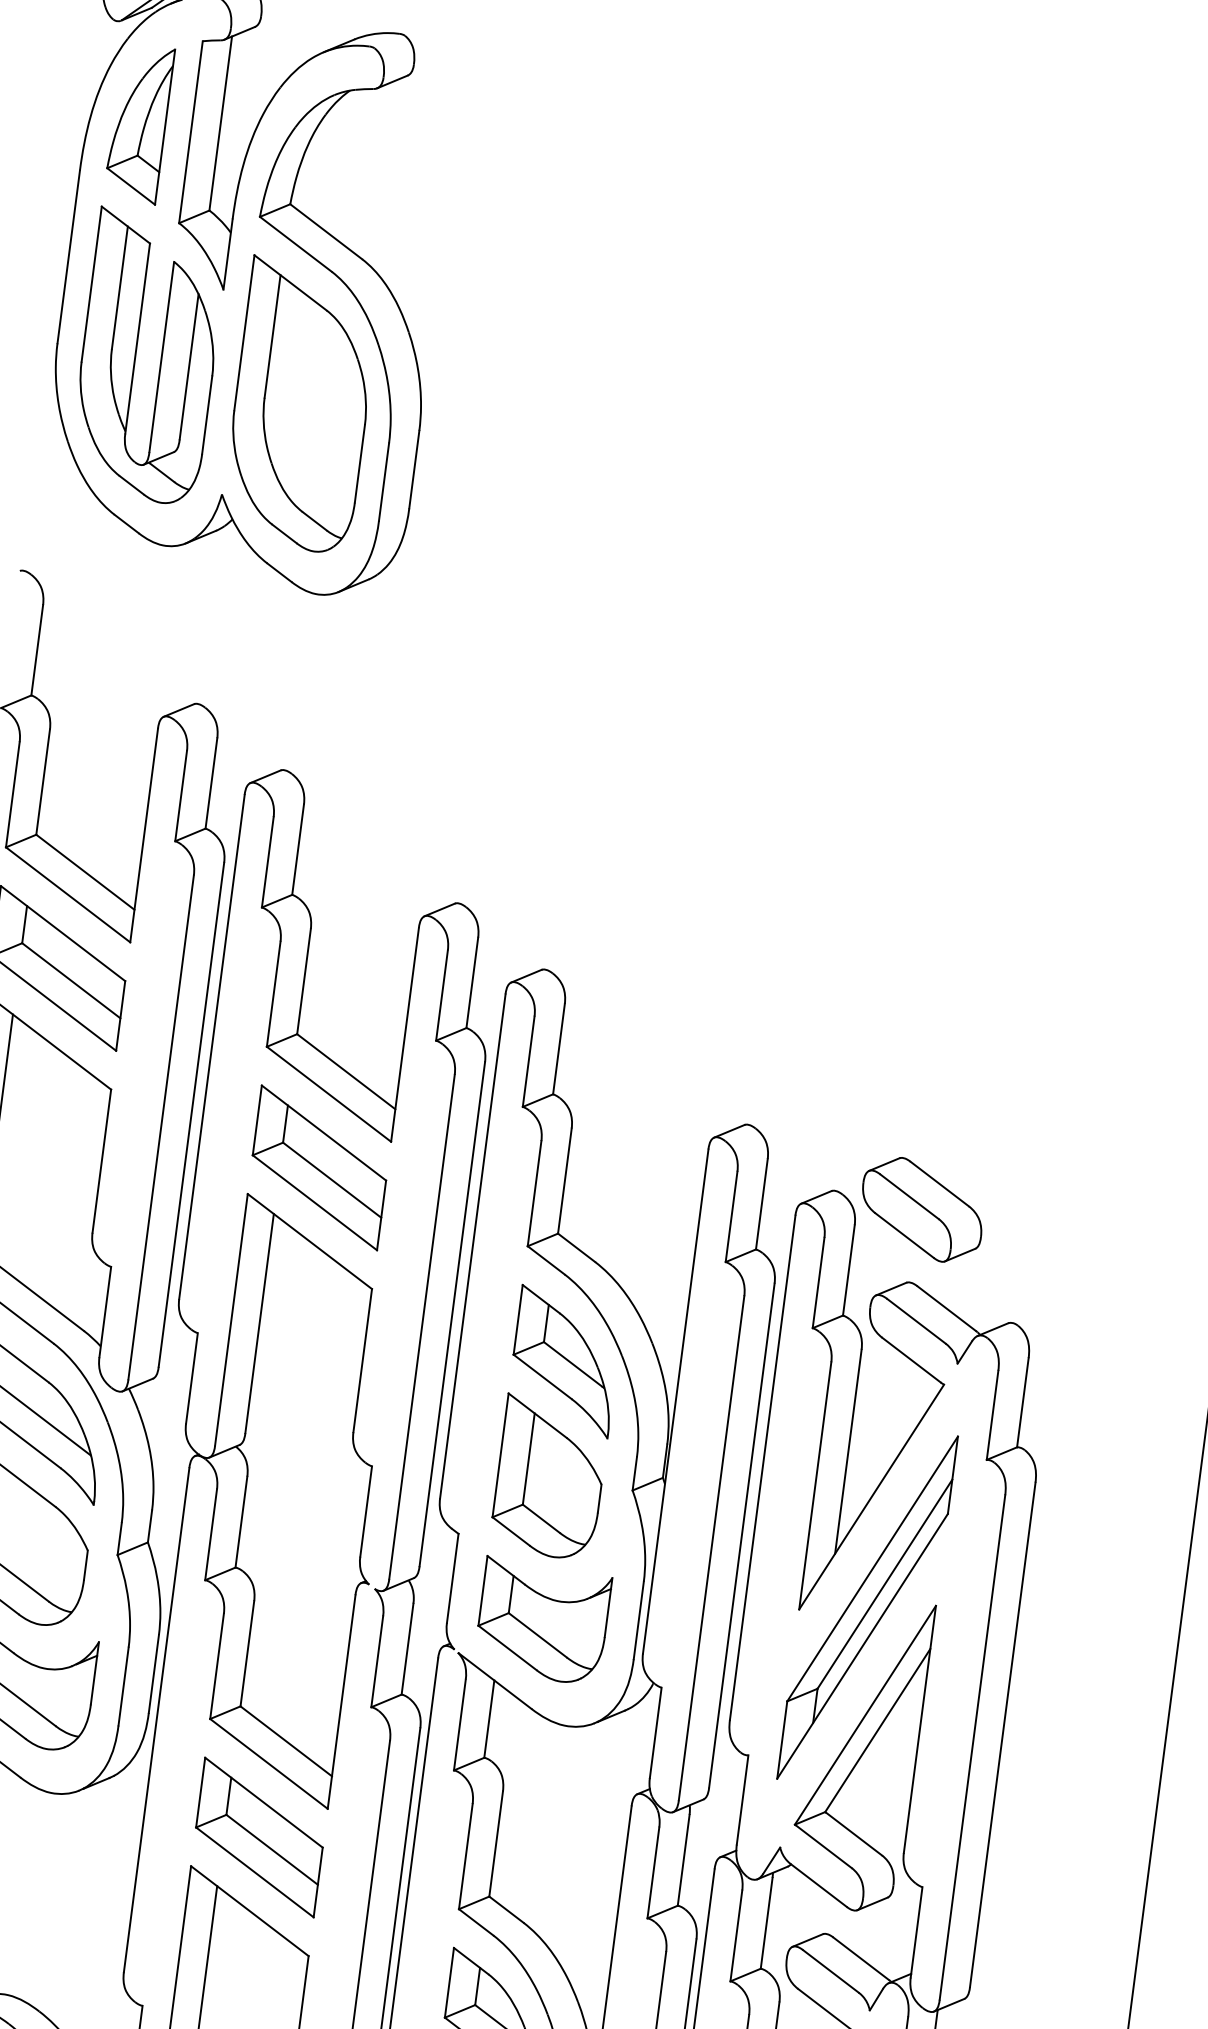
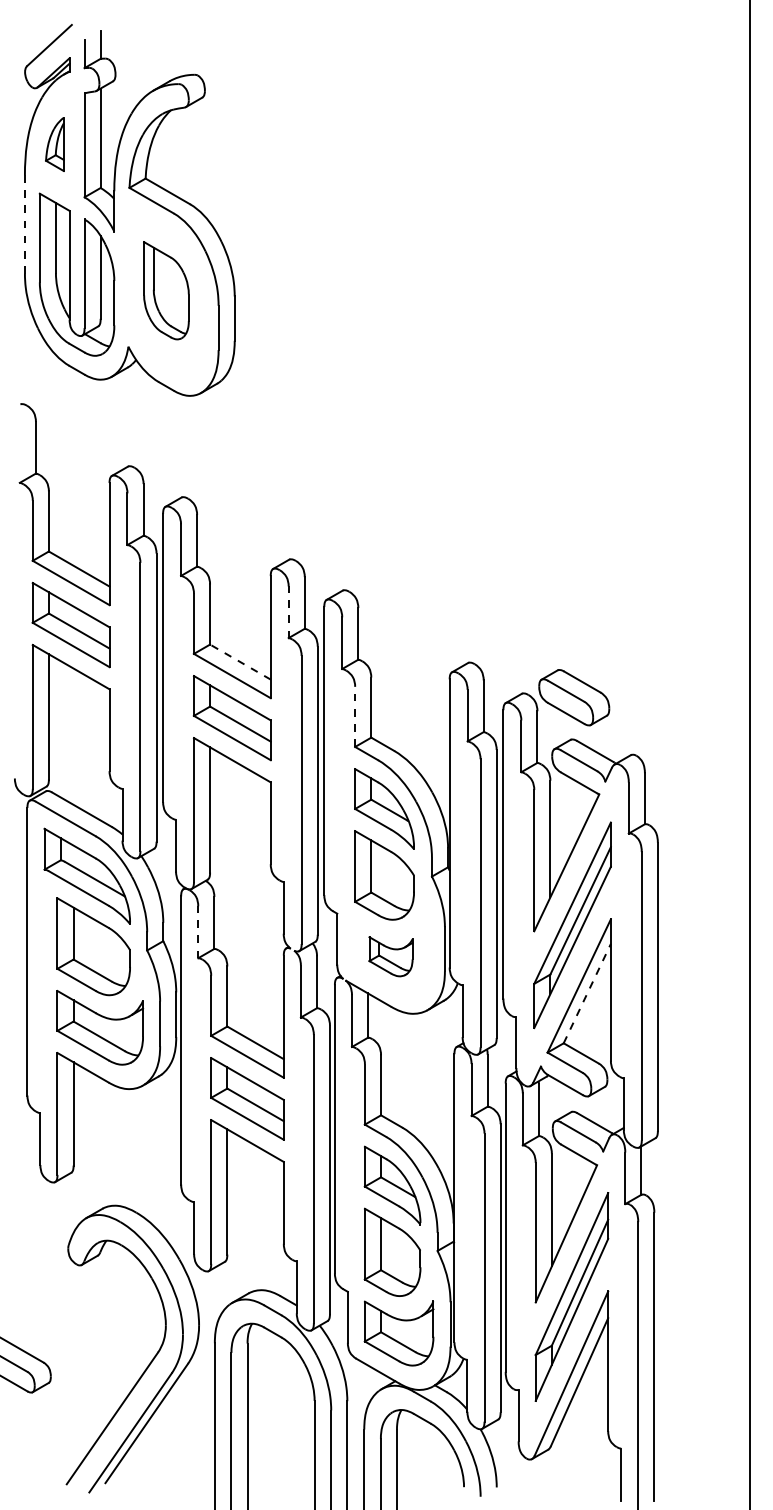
part: (138, 123) -> (54, 144), size x0.6
line: (67, 257) -> (24, 224), solid -> dashed
part: (301, 404) -> (166, 290), size x0.6
line: (441, 995) -> (288, 612), solid -> dashed
line: (346, 1070) -> (240, 661), solid -> dashed
line: (535, 1193) -> (355, 716), solid -> dashed
line: (211, 1535) -> (198, 932), solid -> dashed
part: (541, 1620) -> (390, 956), size x0.6
line: (878, 1730) -> (587, 993), solid -> dashed

